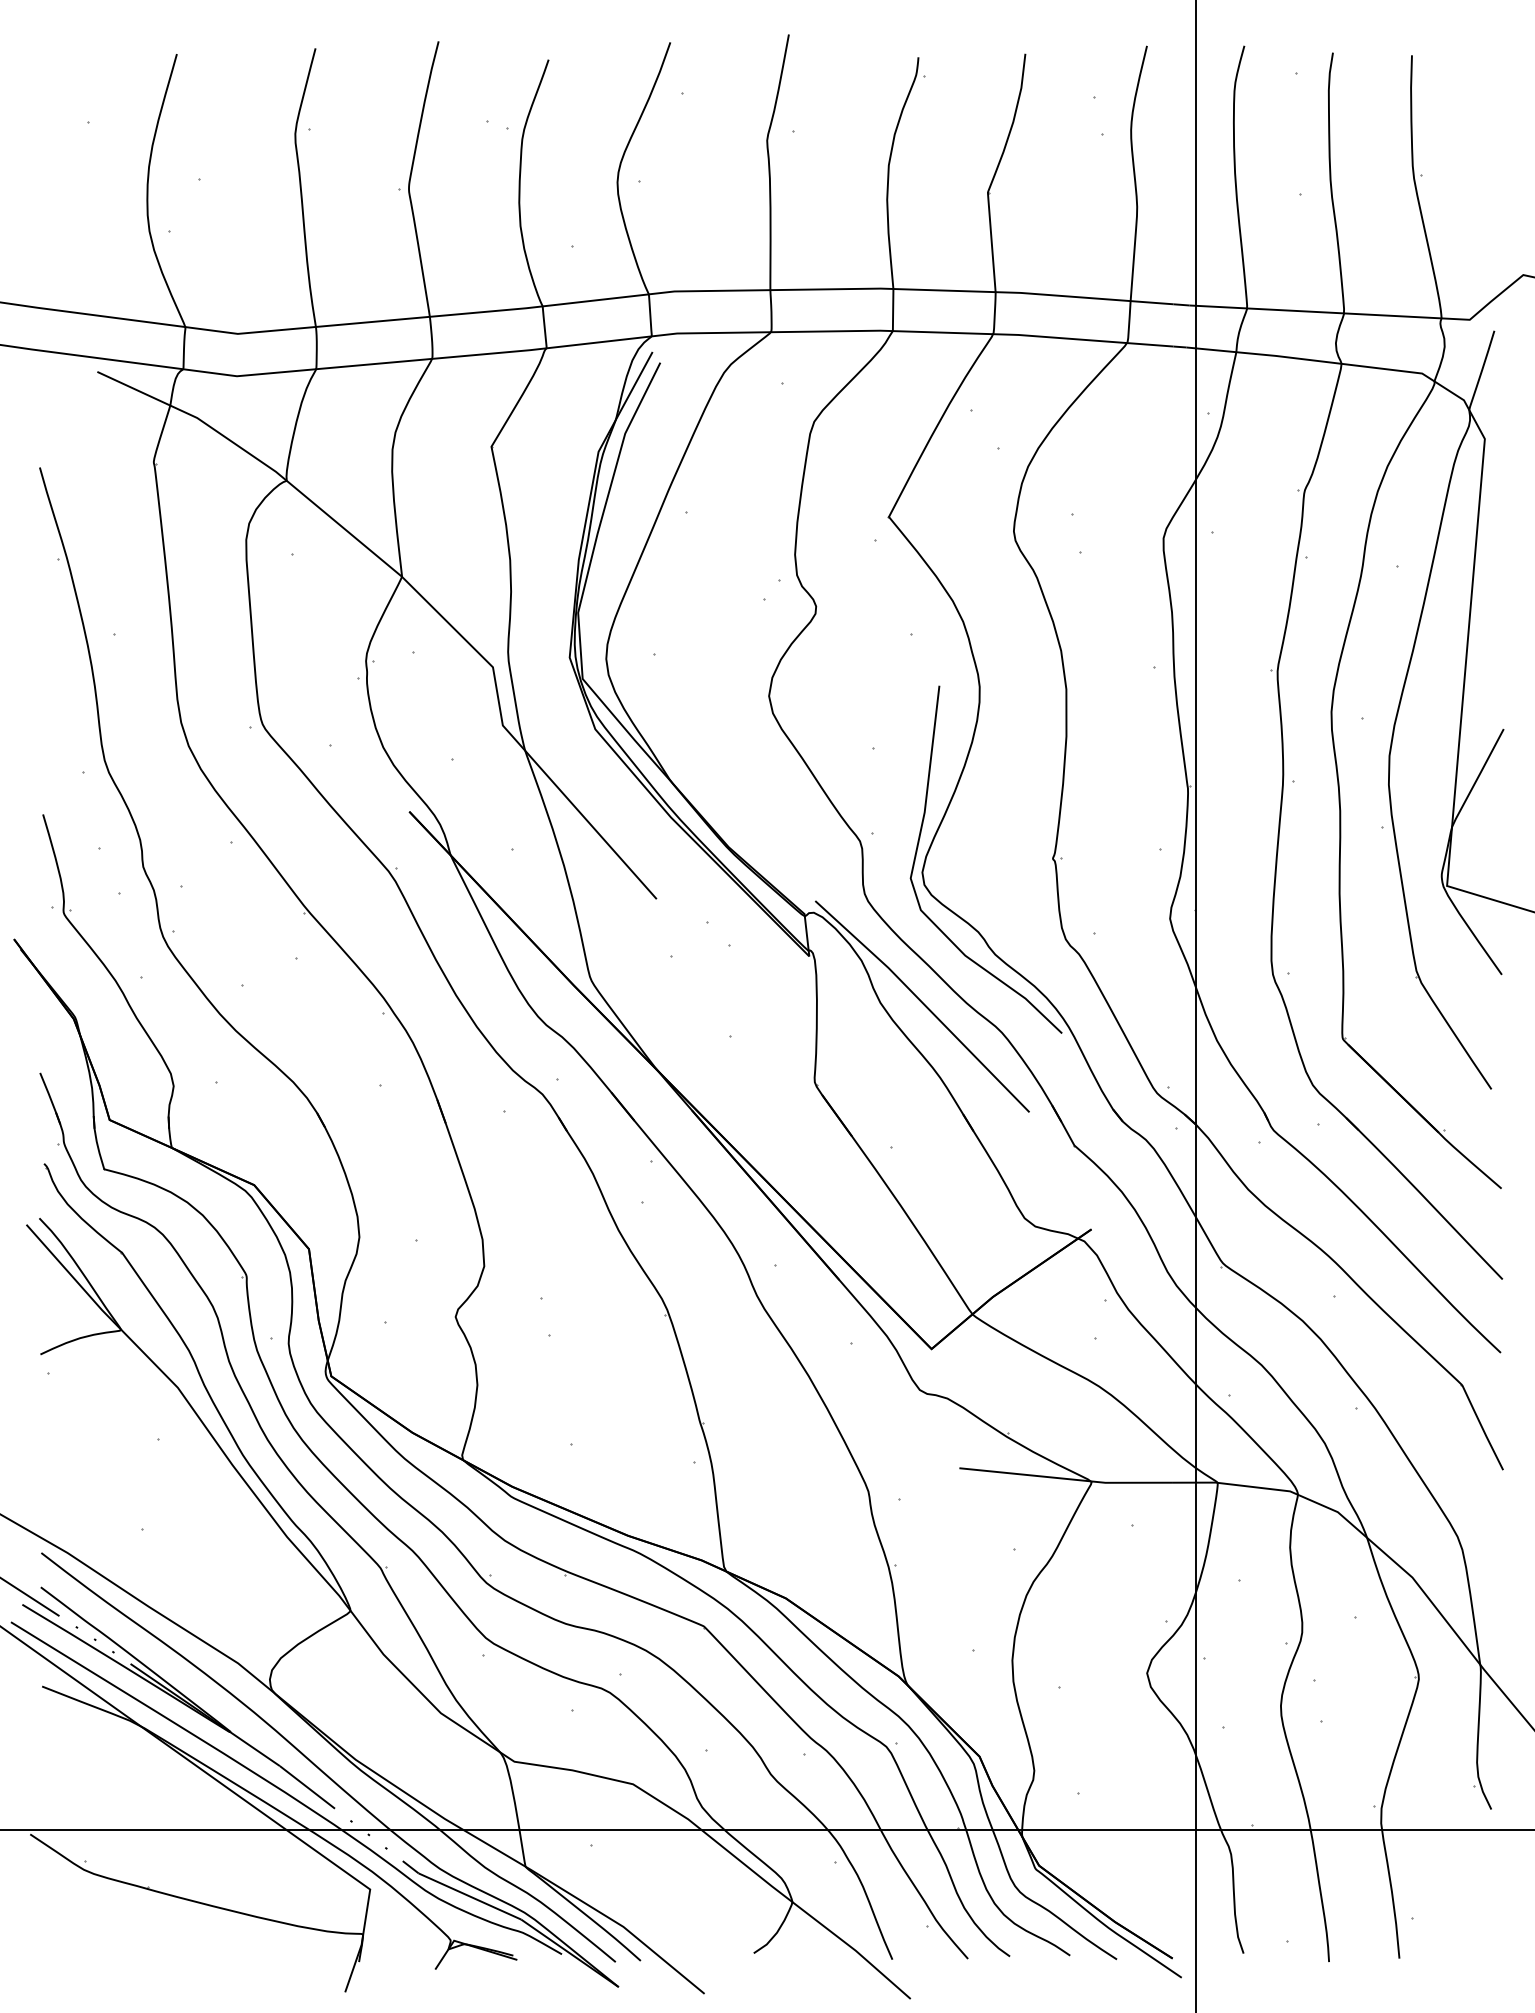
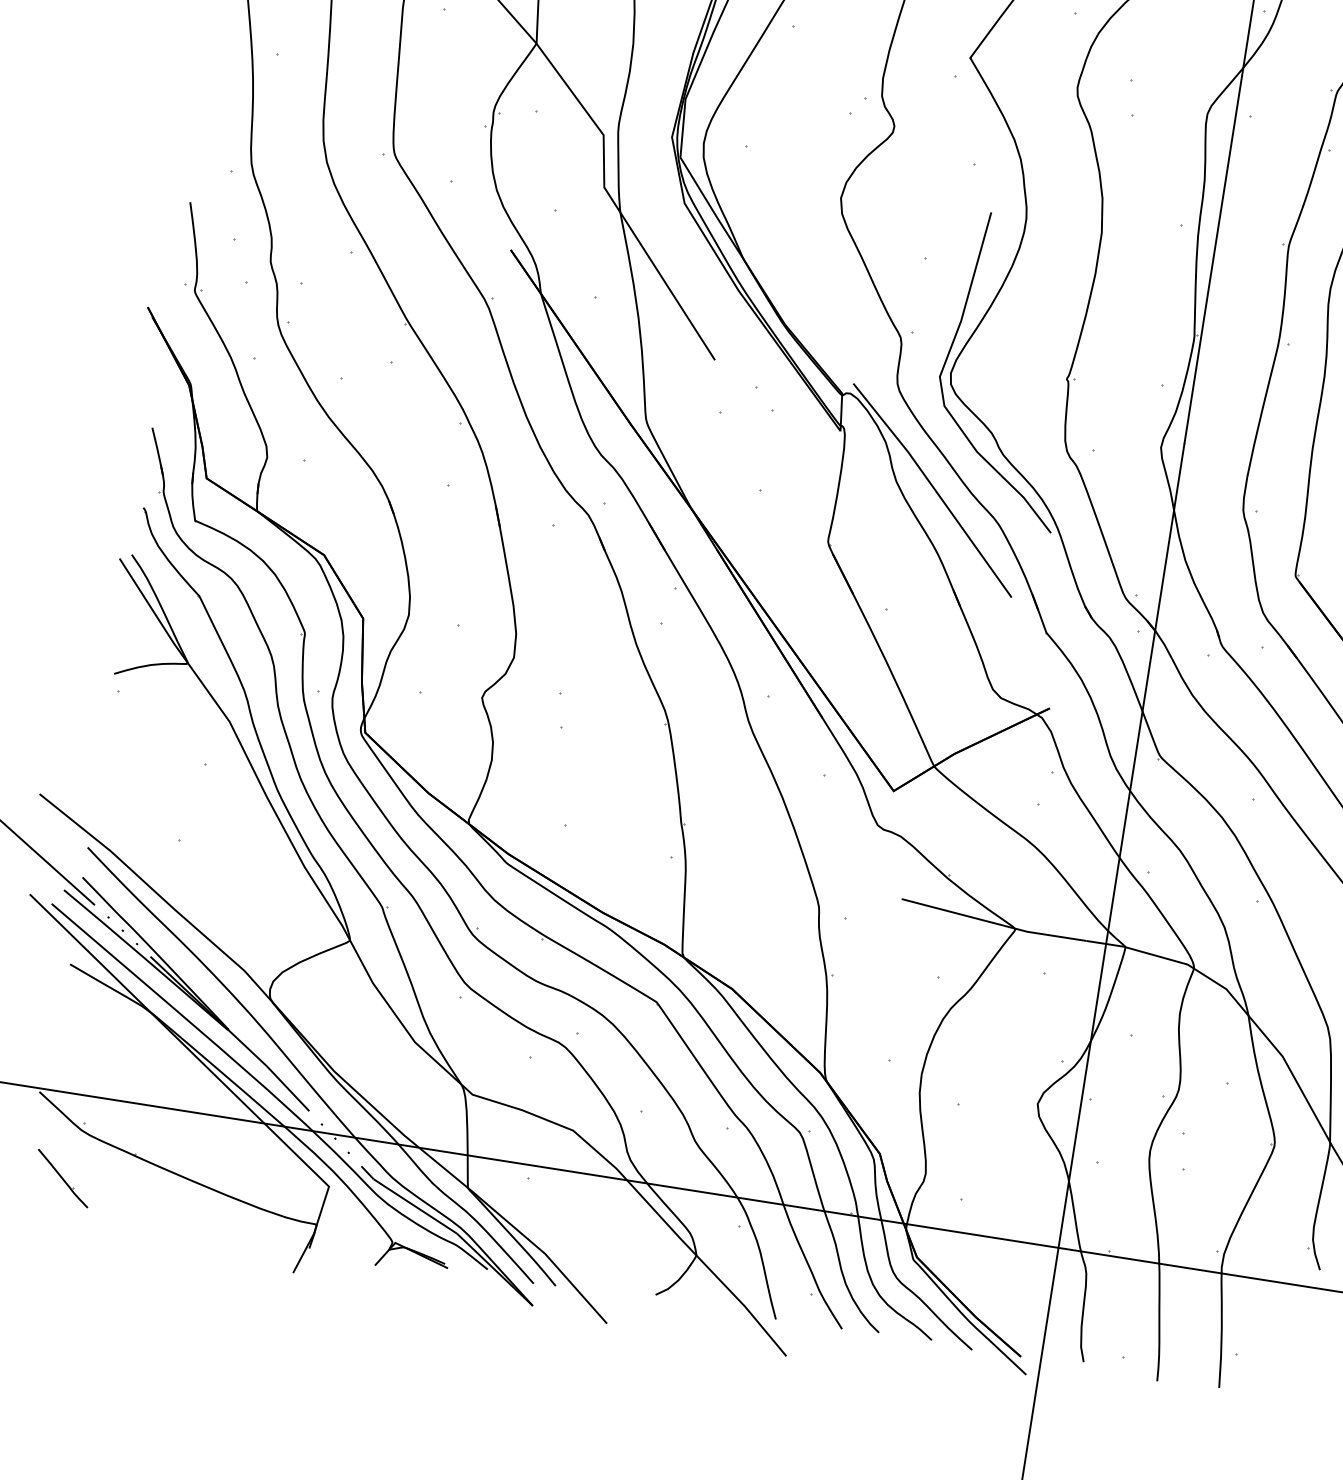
part: (71, 1926) -> (62, 1178), added

